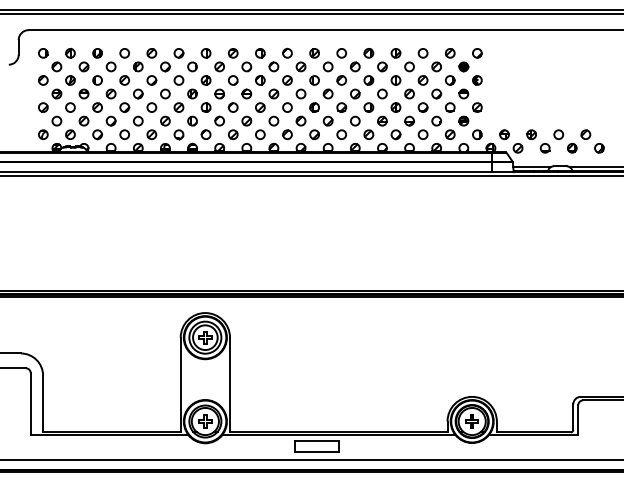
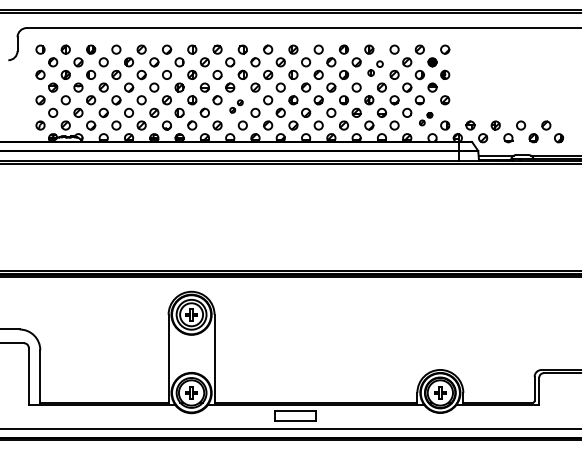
part: (402, 73) -> (375, 68), size x0.7
part: (253, 114) -> (236, 106), size x0.6
part: (456, 127) -> (425, 118), size x0.6

